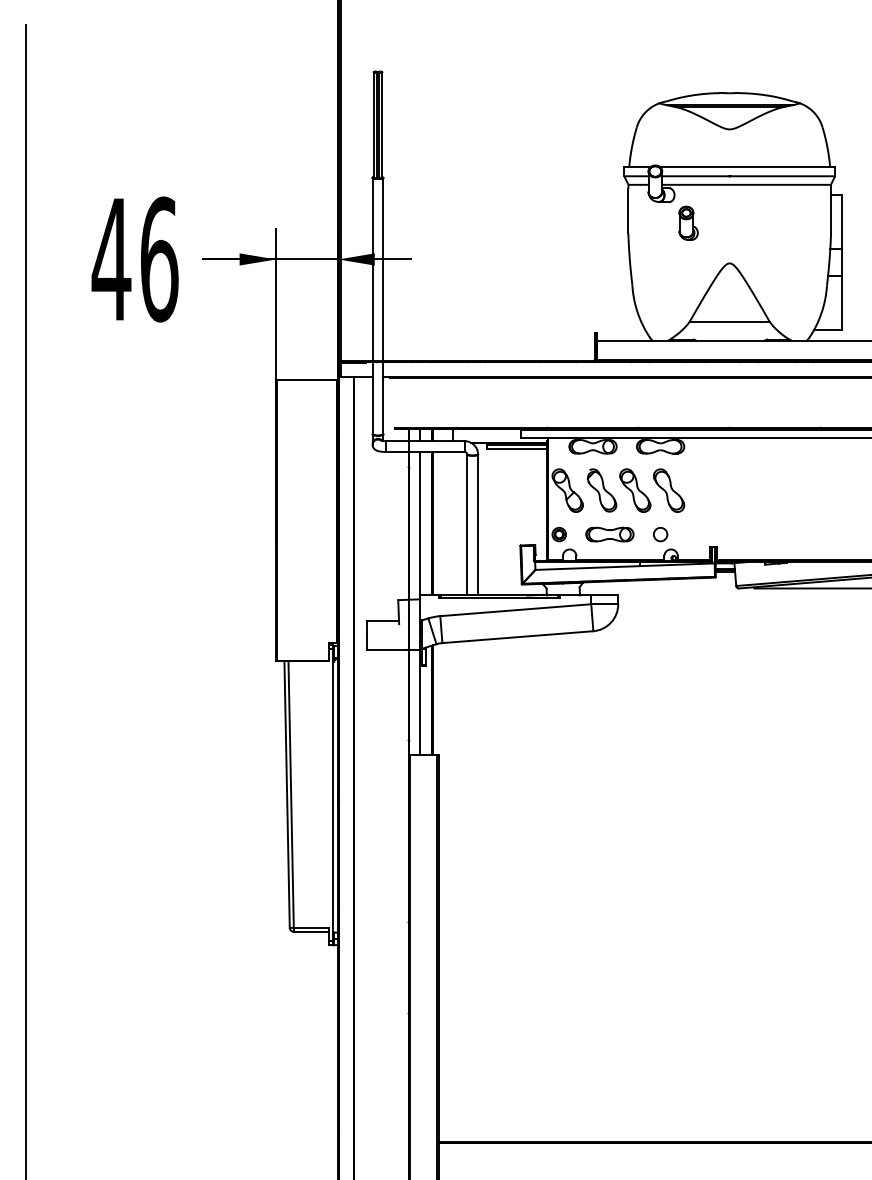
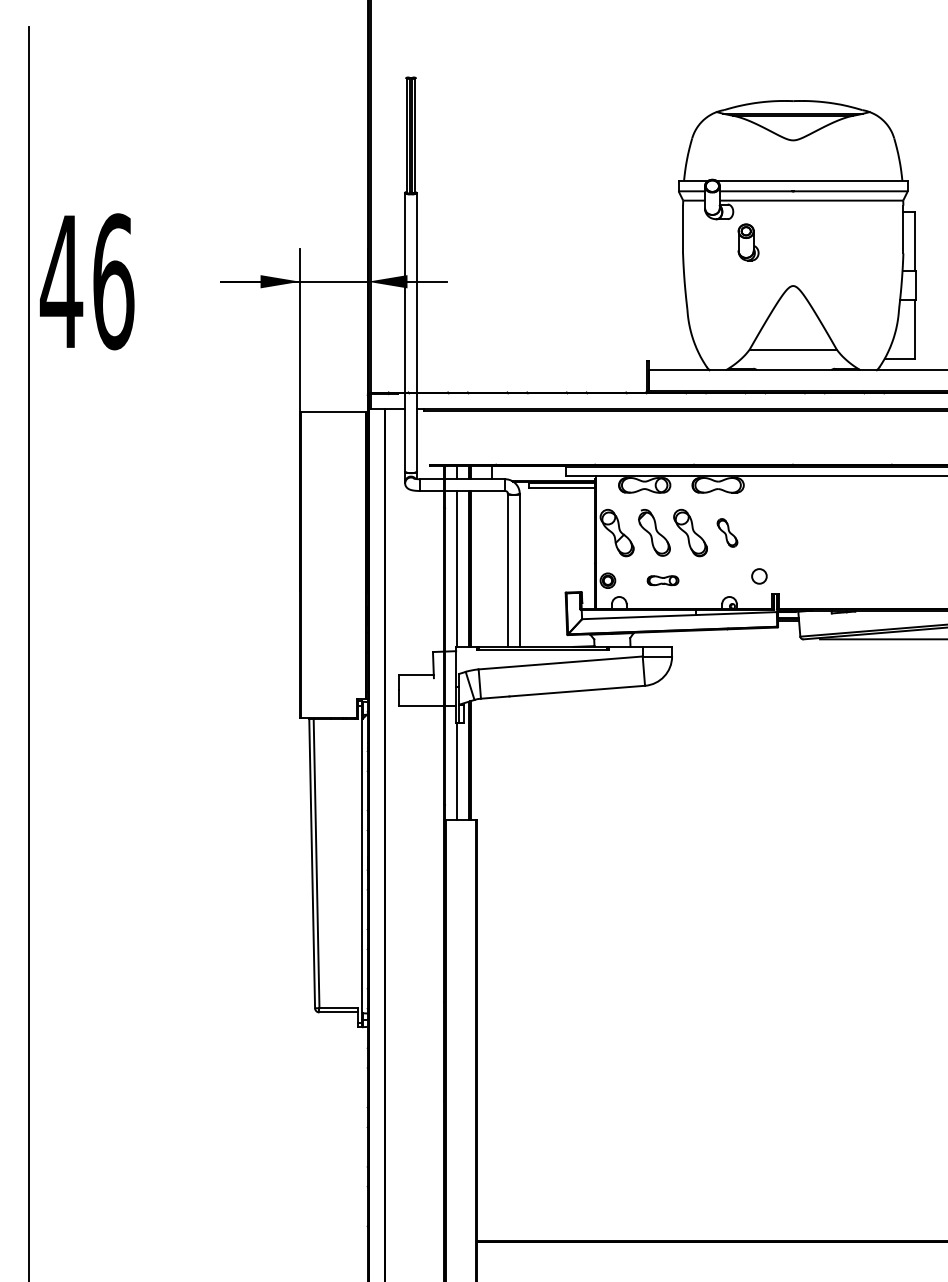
text: (134, 259) -> (86, 281), moved
part: (669, 490) -> (727, 532), size x0.6
part: (609, 534) -> (662, 580), size x0.6
circle: (660, 534) -> (759, 576), moved

